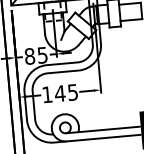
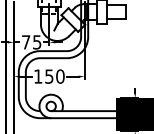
text: (29, 56) -> (25, 42), 85 -> 75
text: (66, 92) -> (54, 76), 145 -> 150

